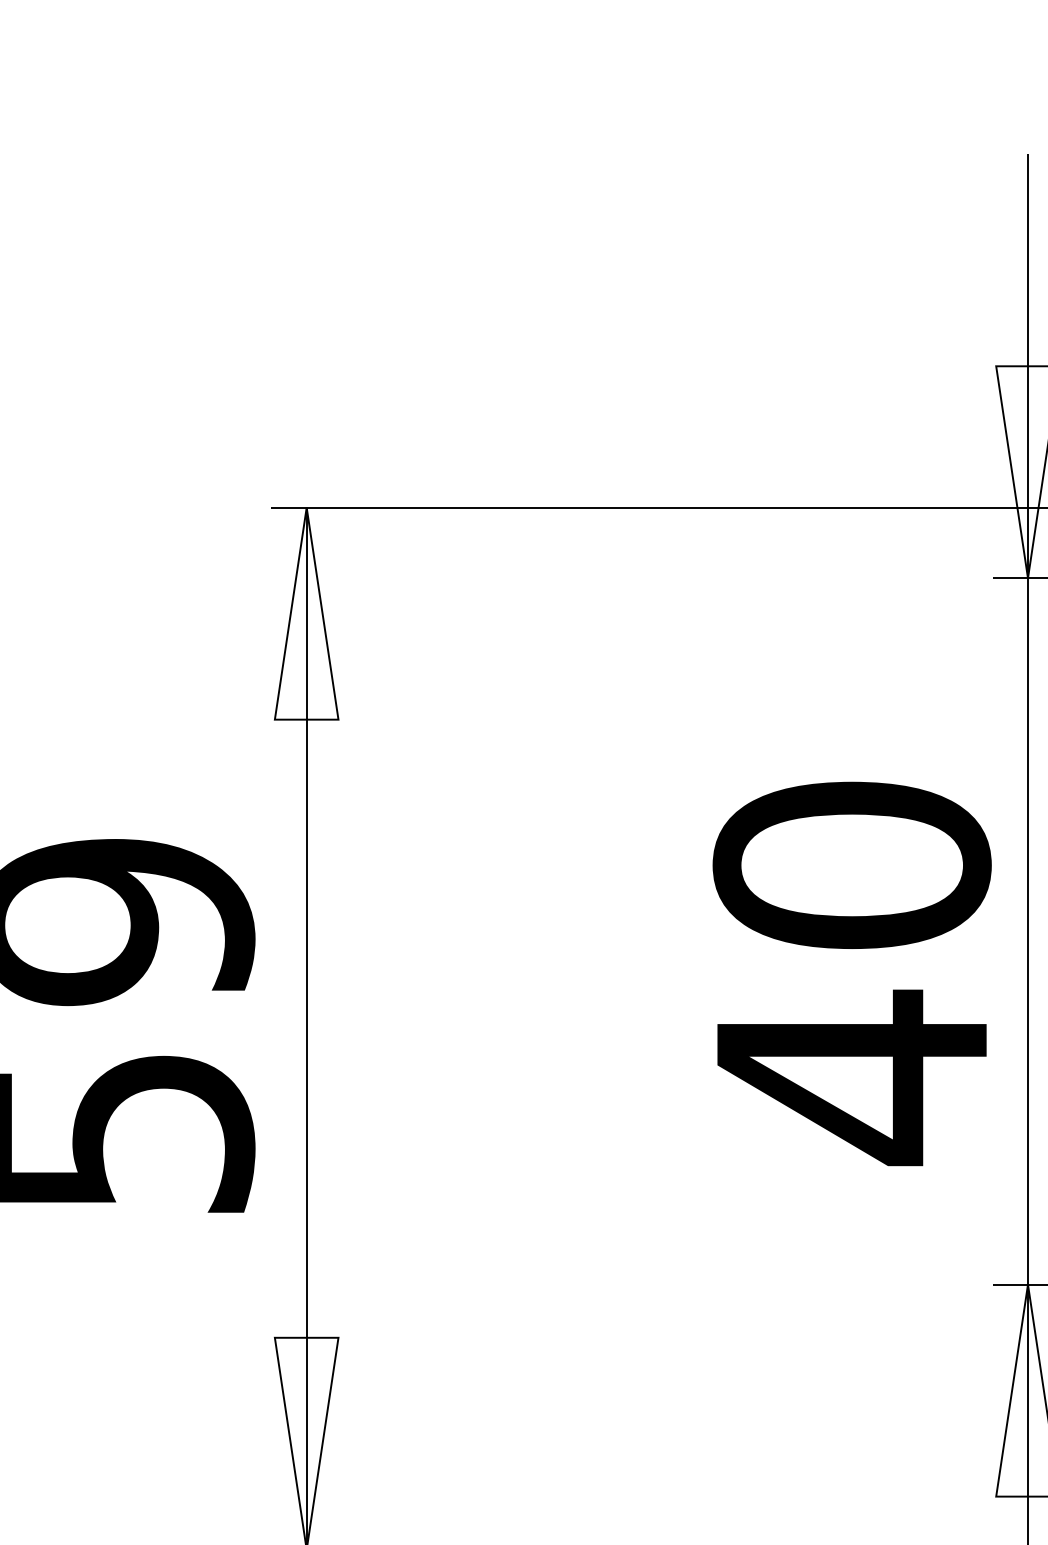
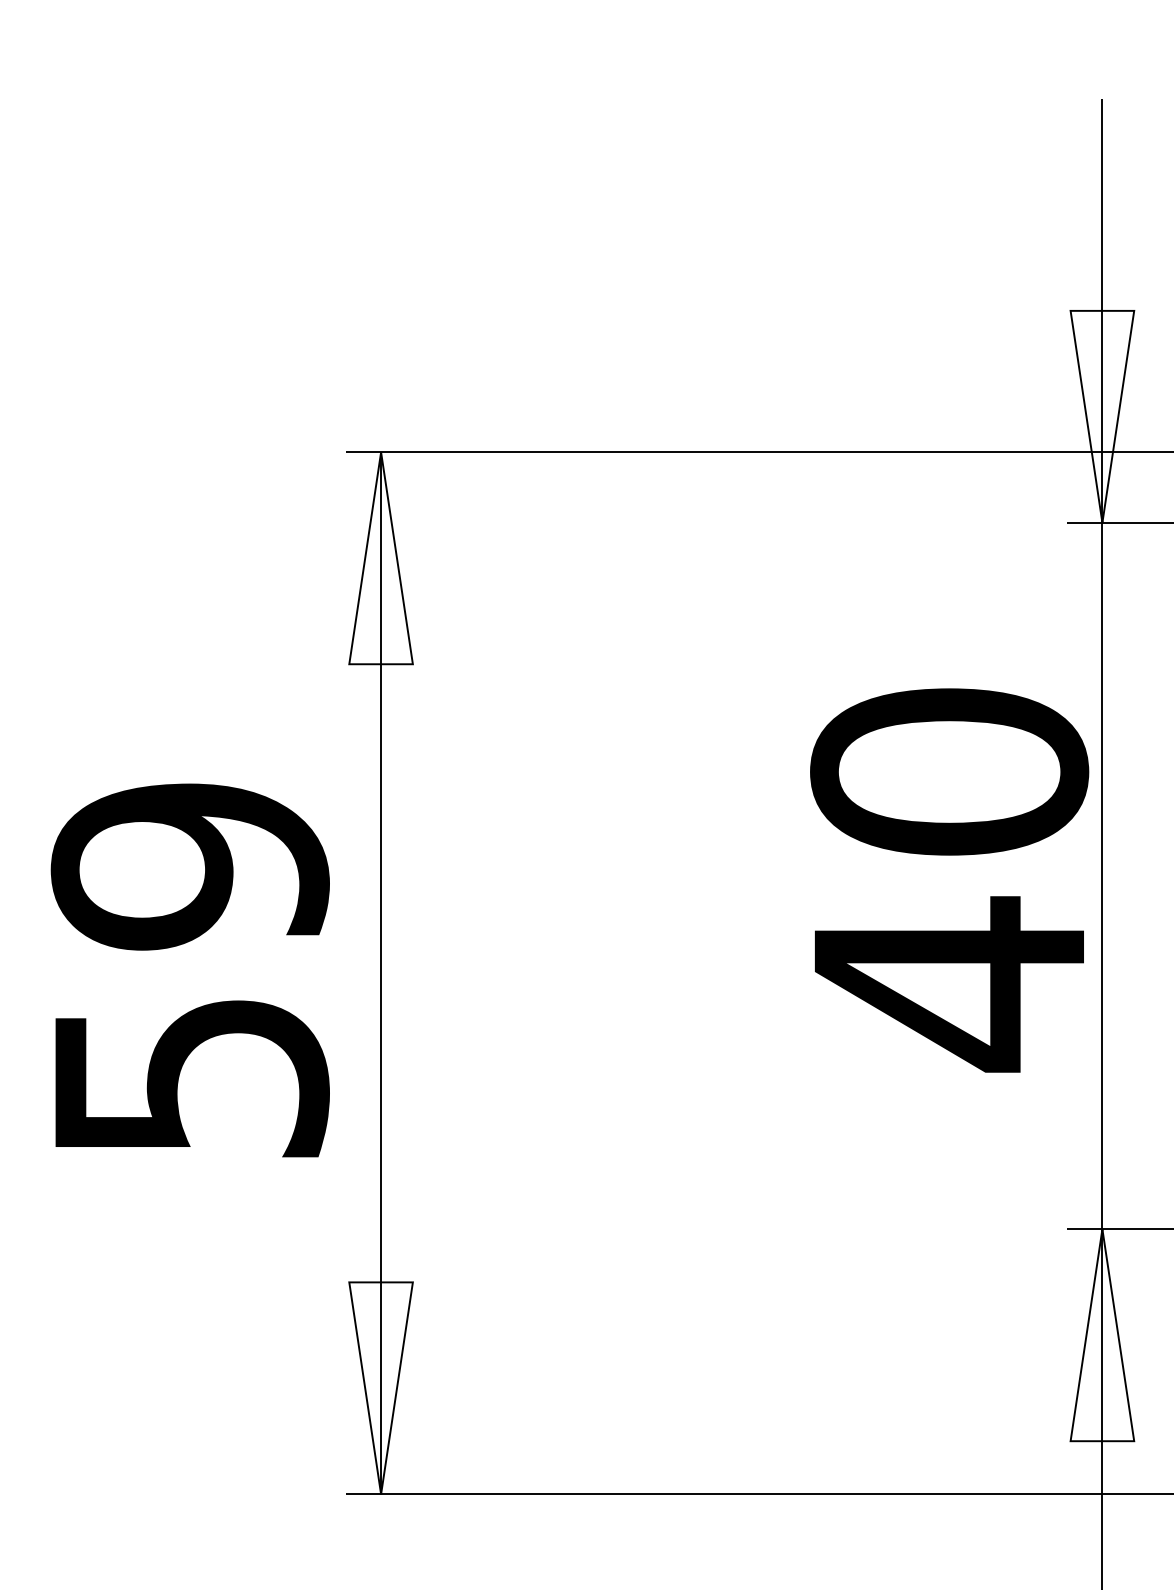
text: (852, 973) -> (949, 880), moved

